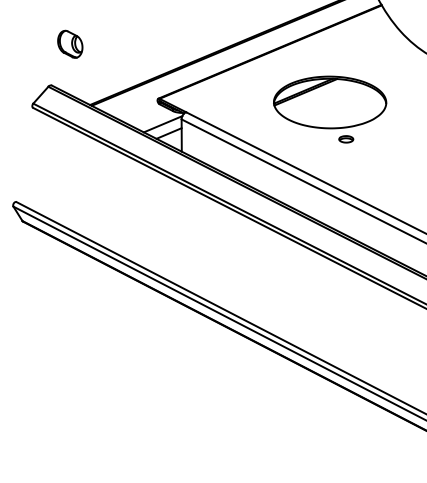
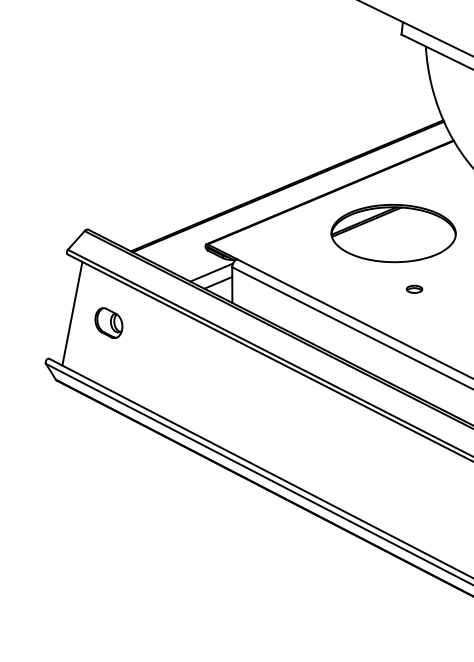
part: (69, 43) -> (108, 322), moved
part: (329, 102) -> (393, 233), moved
line: (37, 161) -> (72, 313), added

